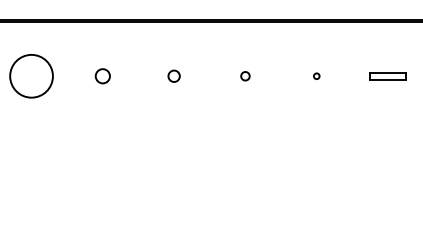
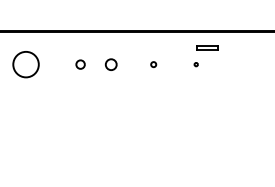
circle: (102, 76) -> (80, 64), moved
circle: (173, 76) -> (110, 64), size x1.6
part: (387, 76) -> (207, 47), moved

